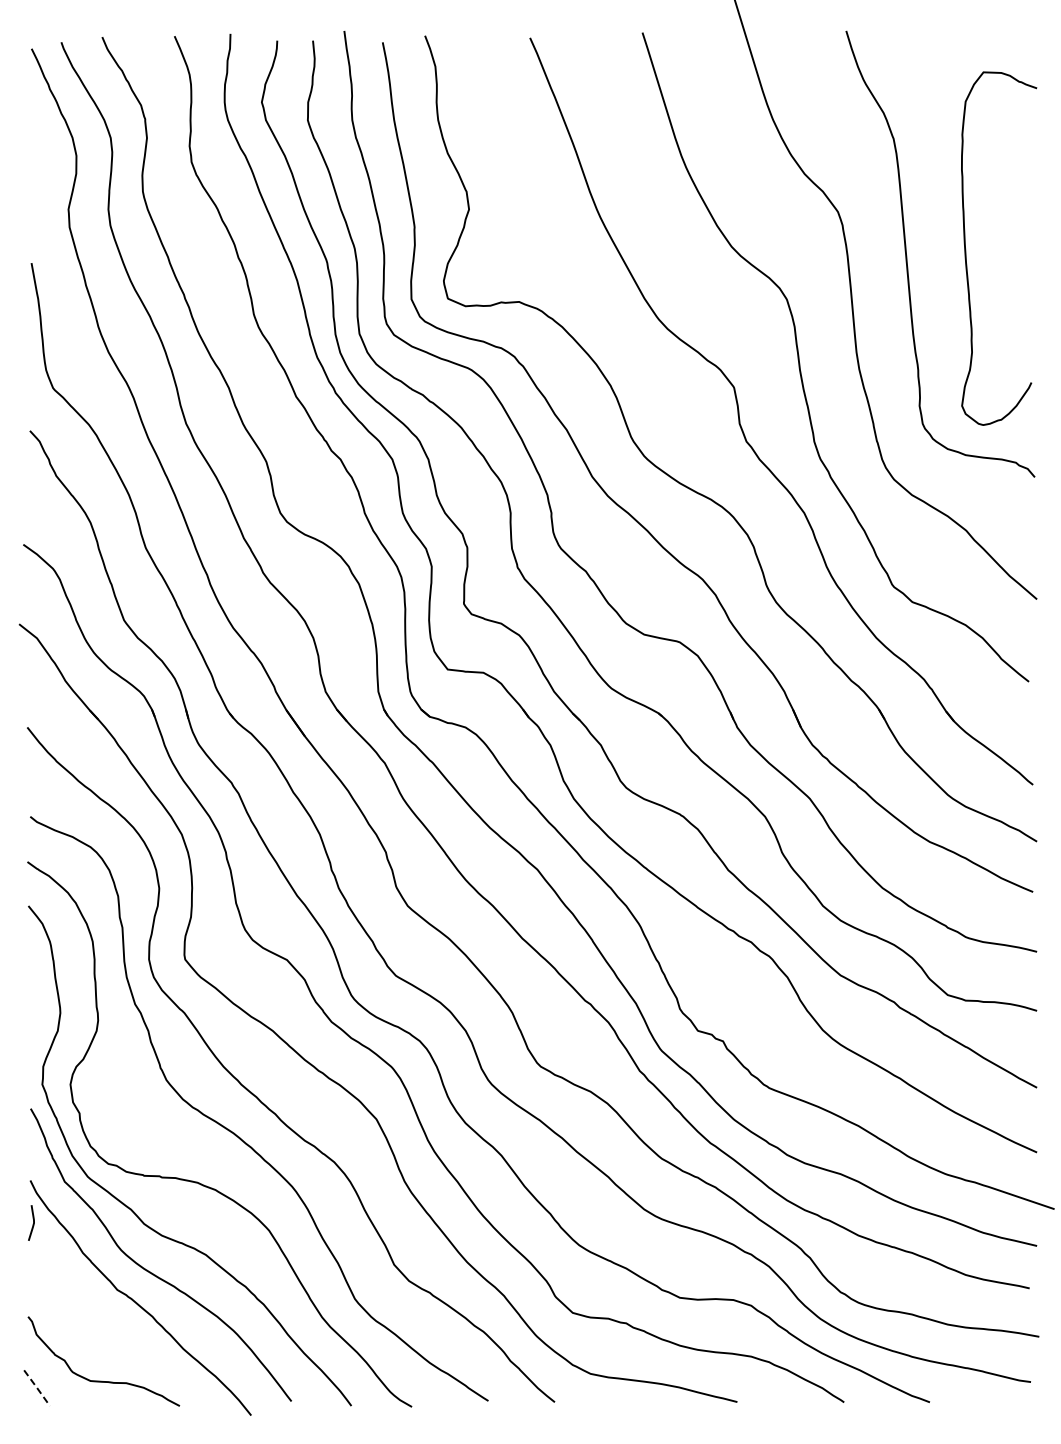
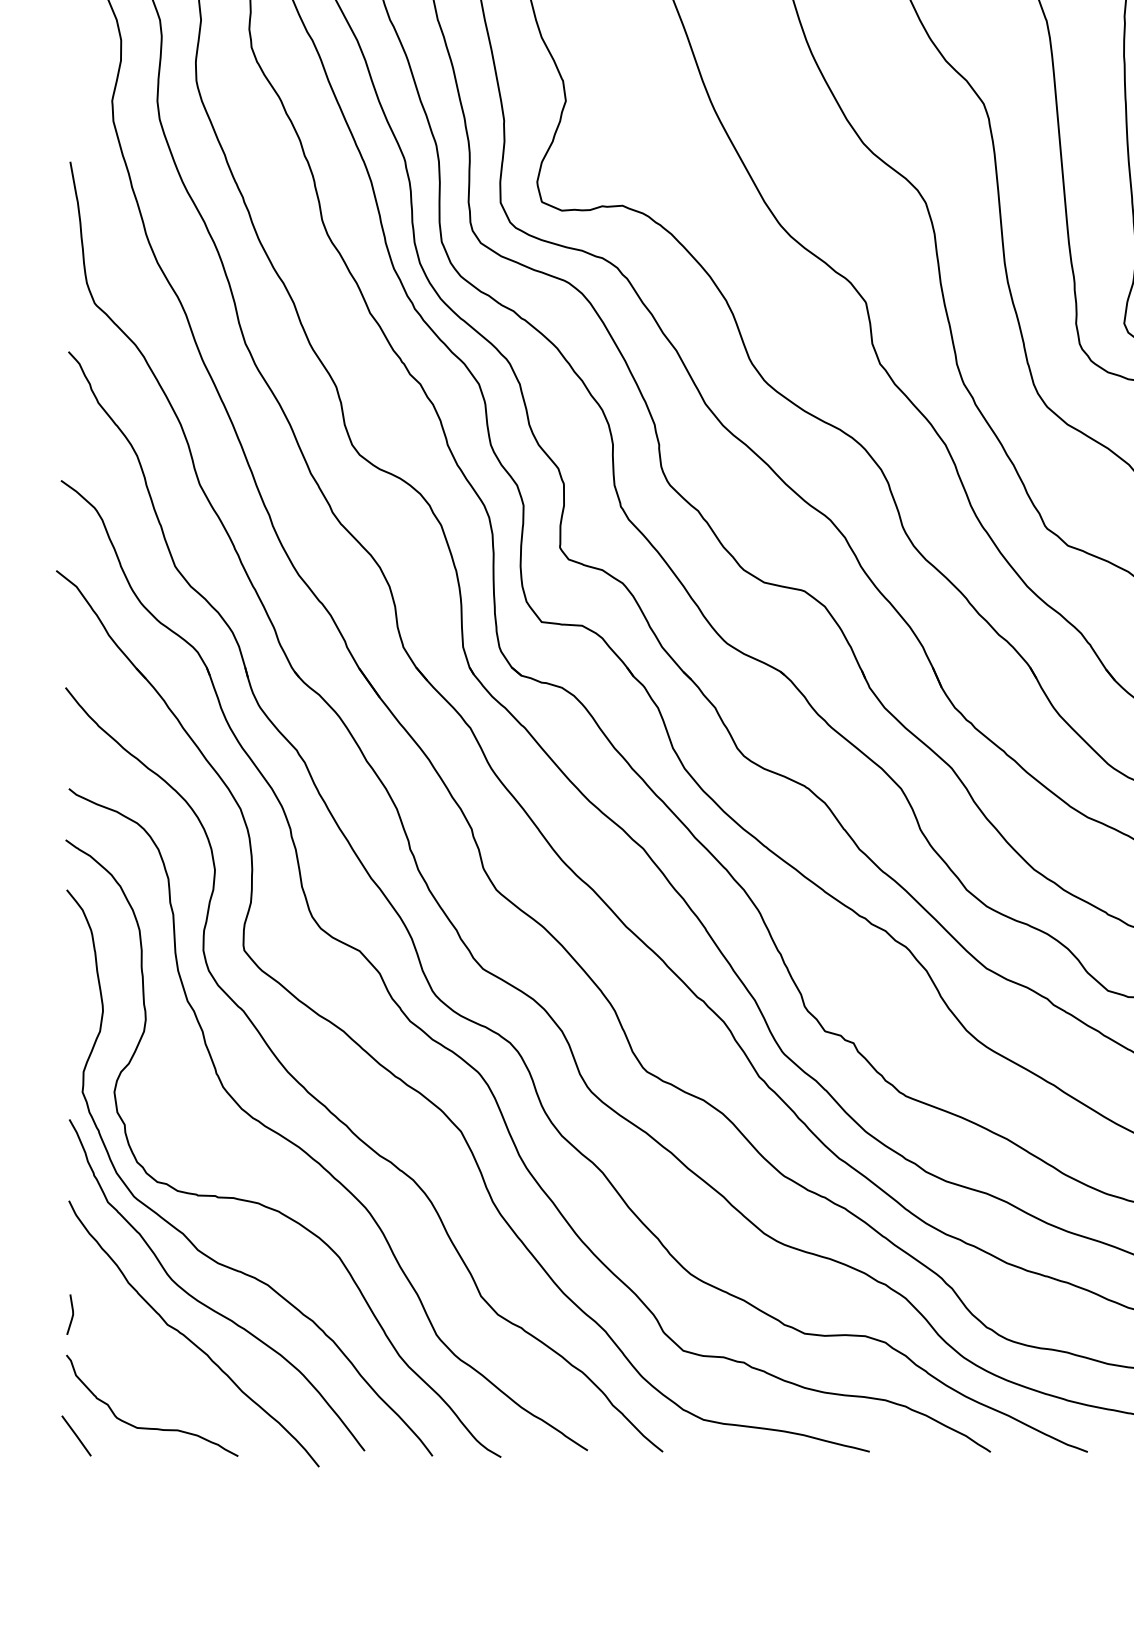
line: (33, 1222) -> (72, 1314), moved
line: (37, 1388) -> (77, 1436), dashed -> solid

